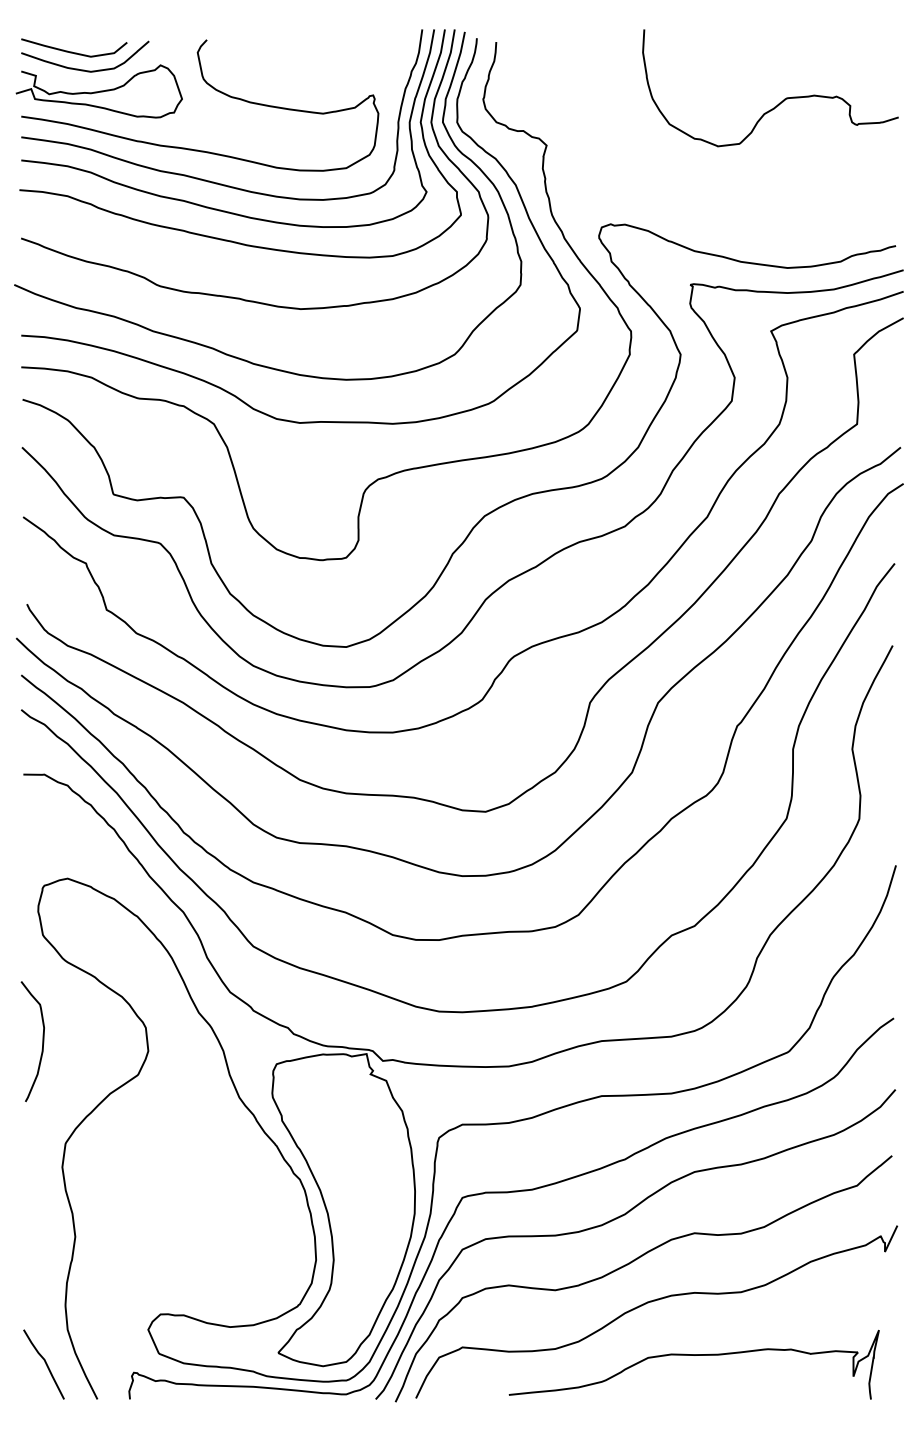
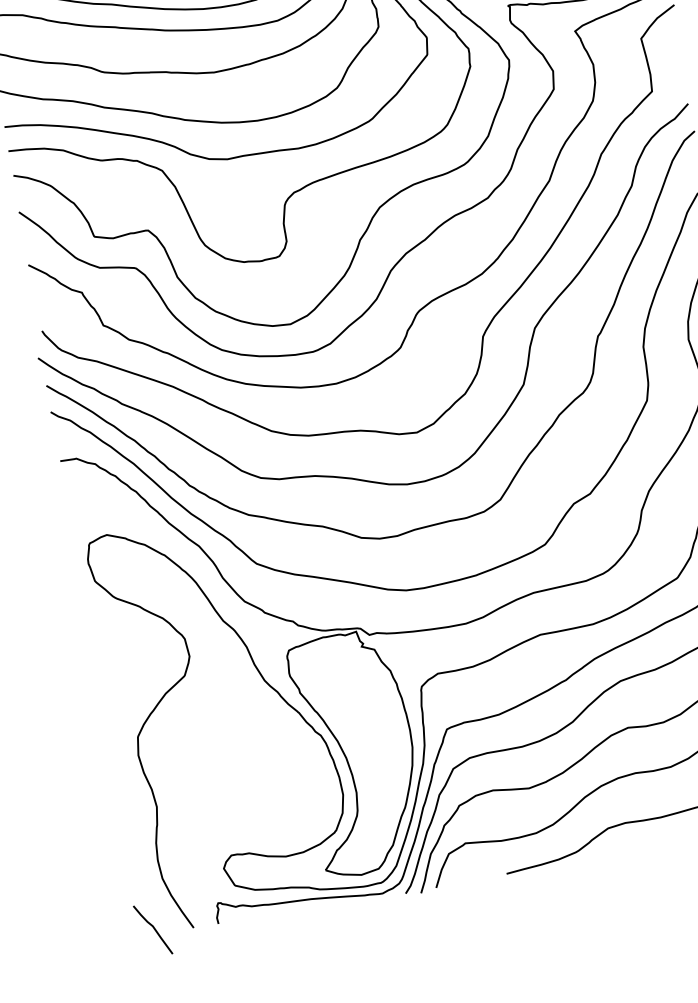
curve: (42, 1041) -> (107, 662), removed
curve: (45, 1364) -> (154, 929), moved

